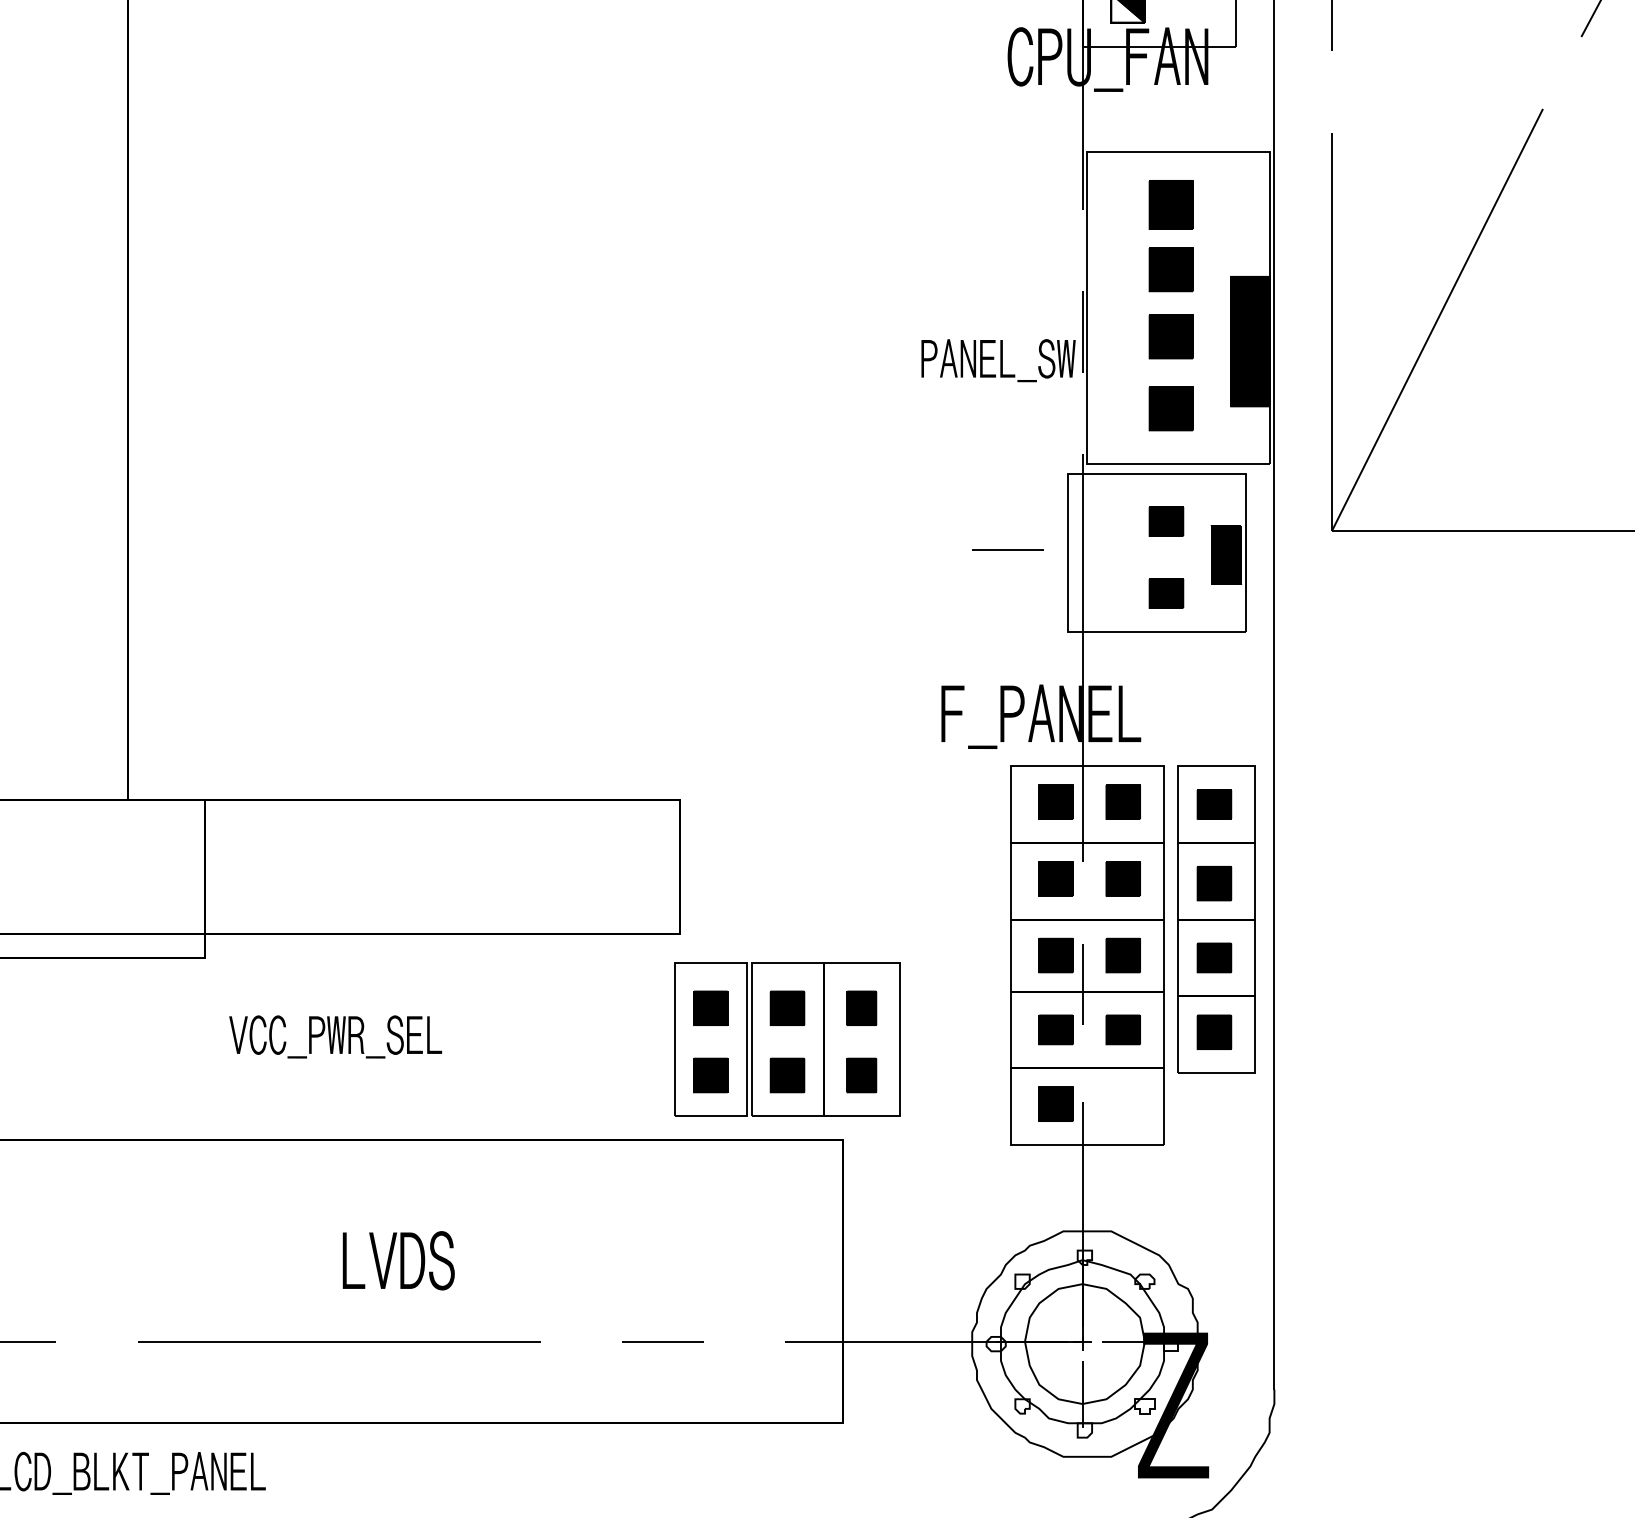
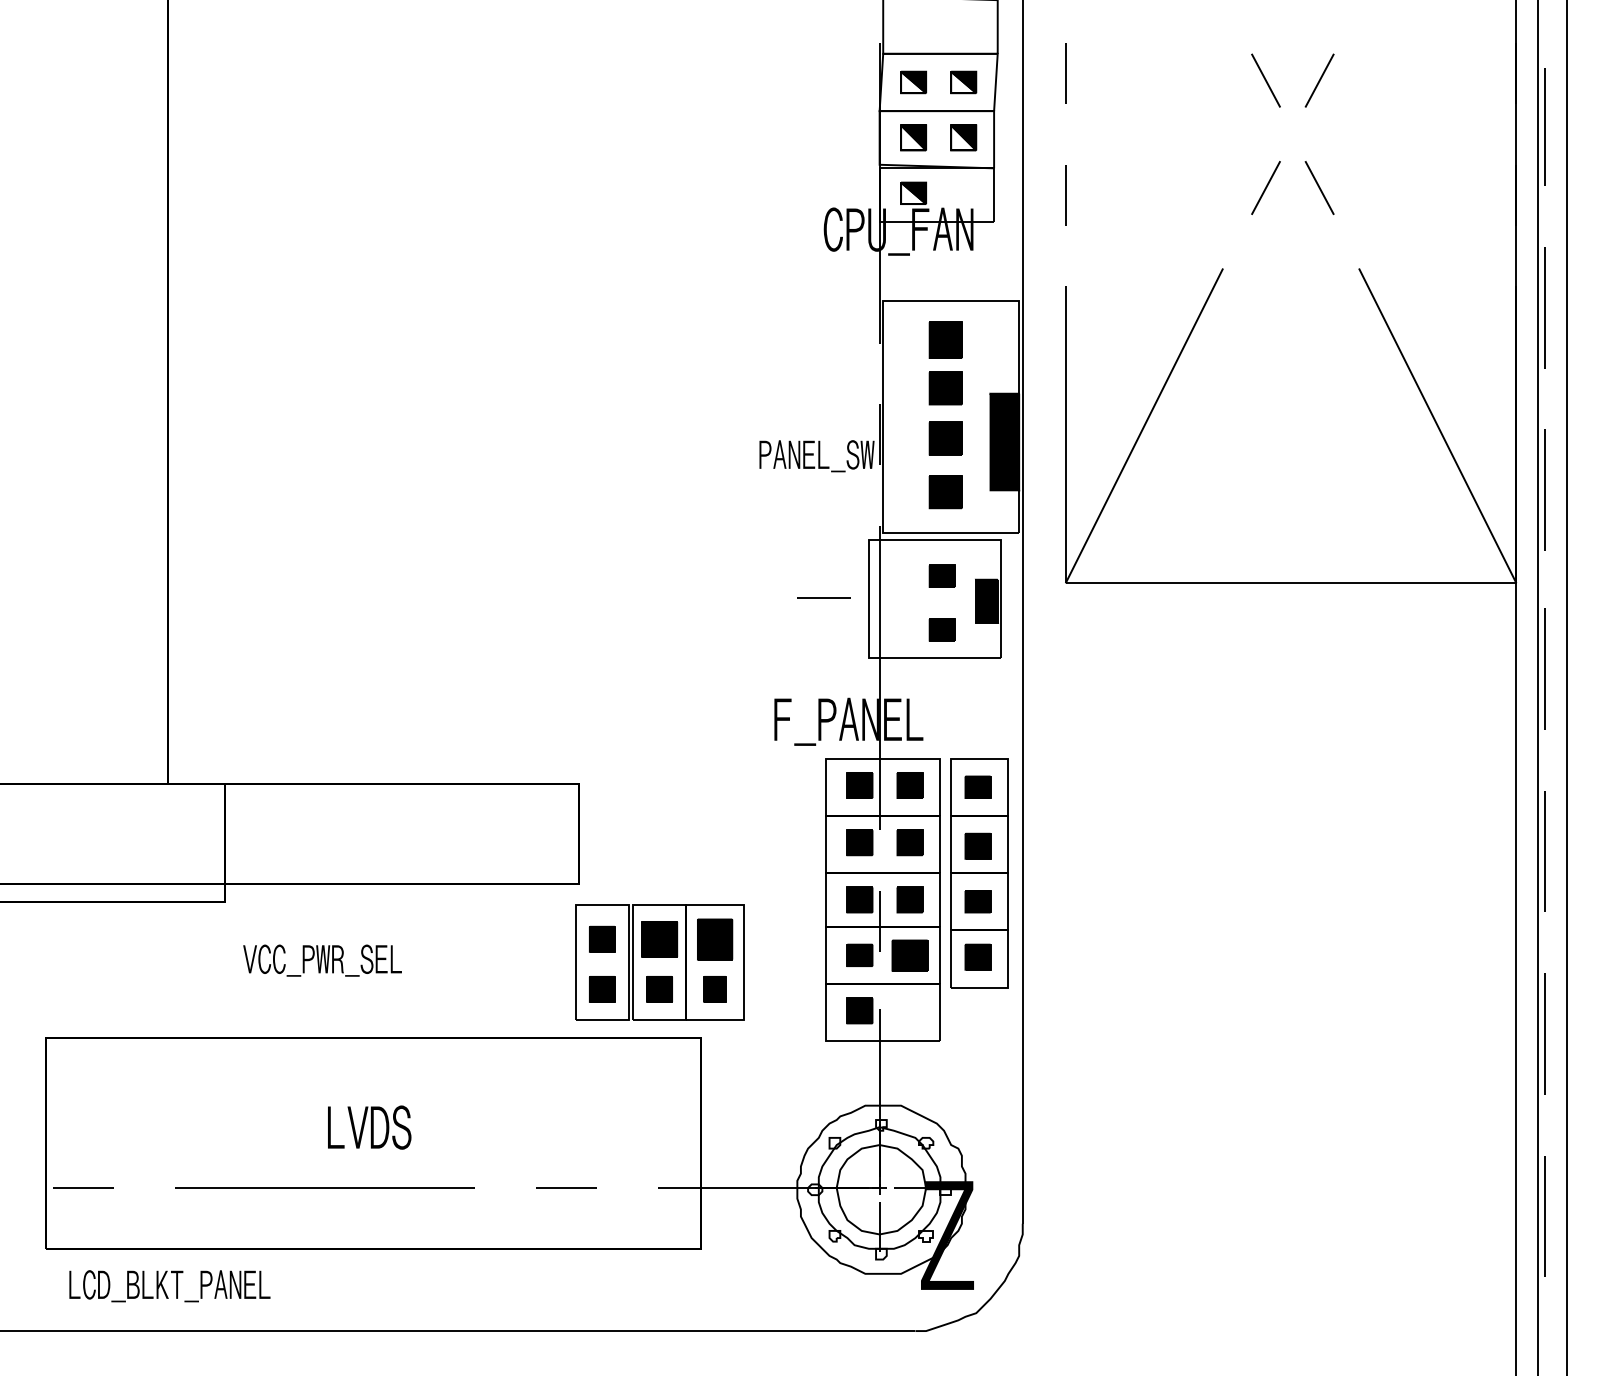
part: (787, 1007) -> (659, 938), size x1.4
part: (861, 1007) -> (714, 938), size x1.6
part: (1122, 1028) -> (909, 954), size x1.4

